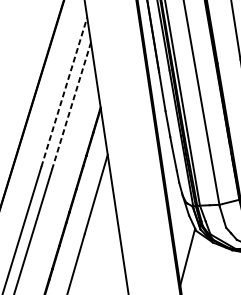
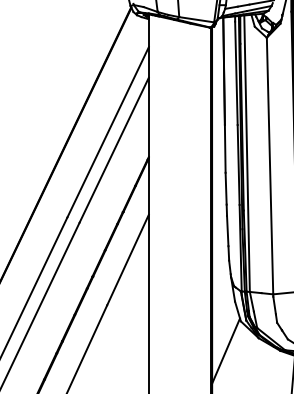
line: (64, 91) -> (108, 131), dashed -> solid
line: (71, 105) -> (114, 149), dashed -> solid

